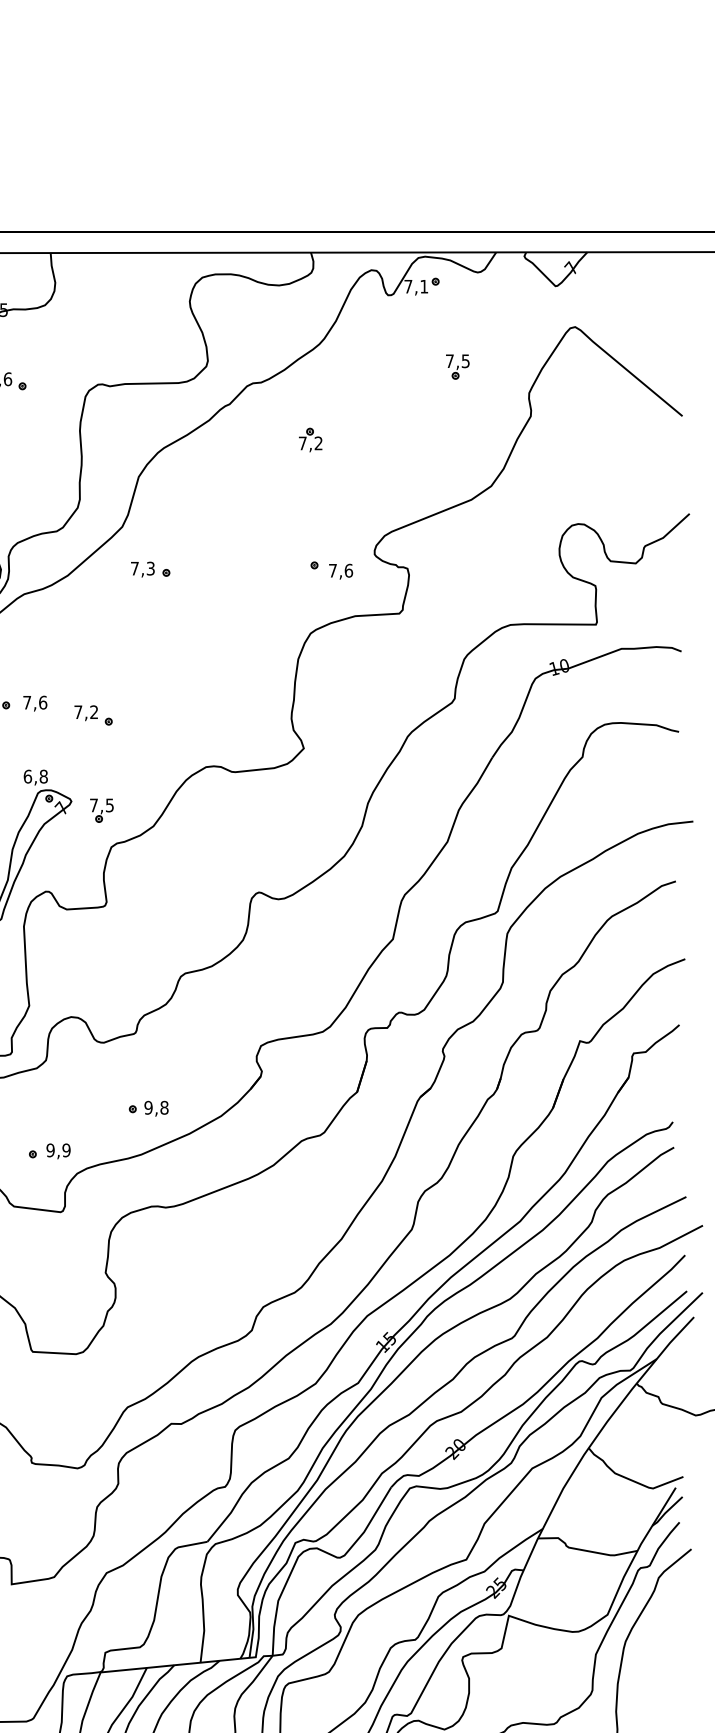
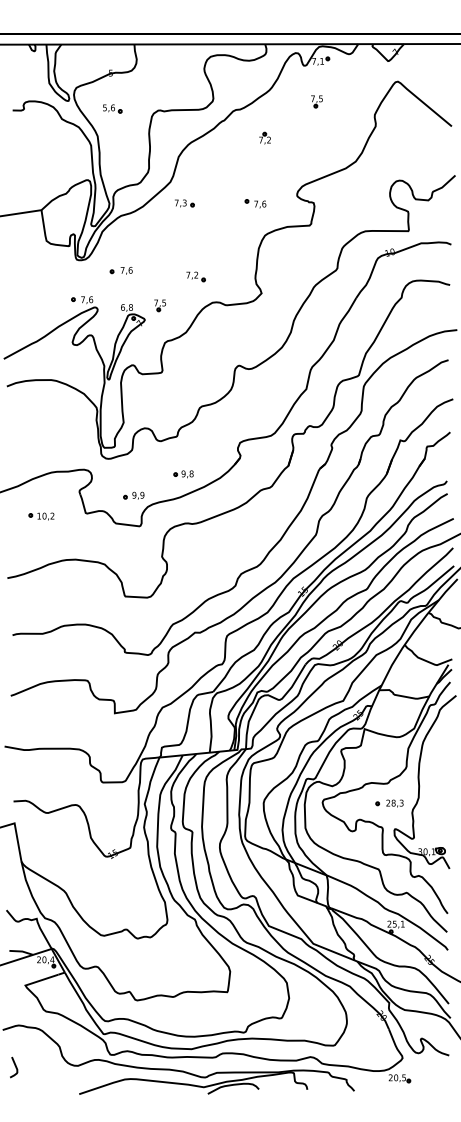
part: (456, 366) -> (316, 101), moved
part: (331, 569) -> (255, 203), moved
part: (92, 714) -> (195, 276), moved
part: (100, 810) -> (159, 305), moved

